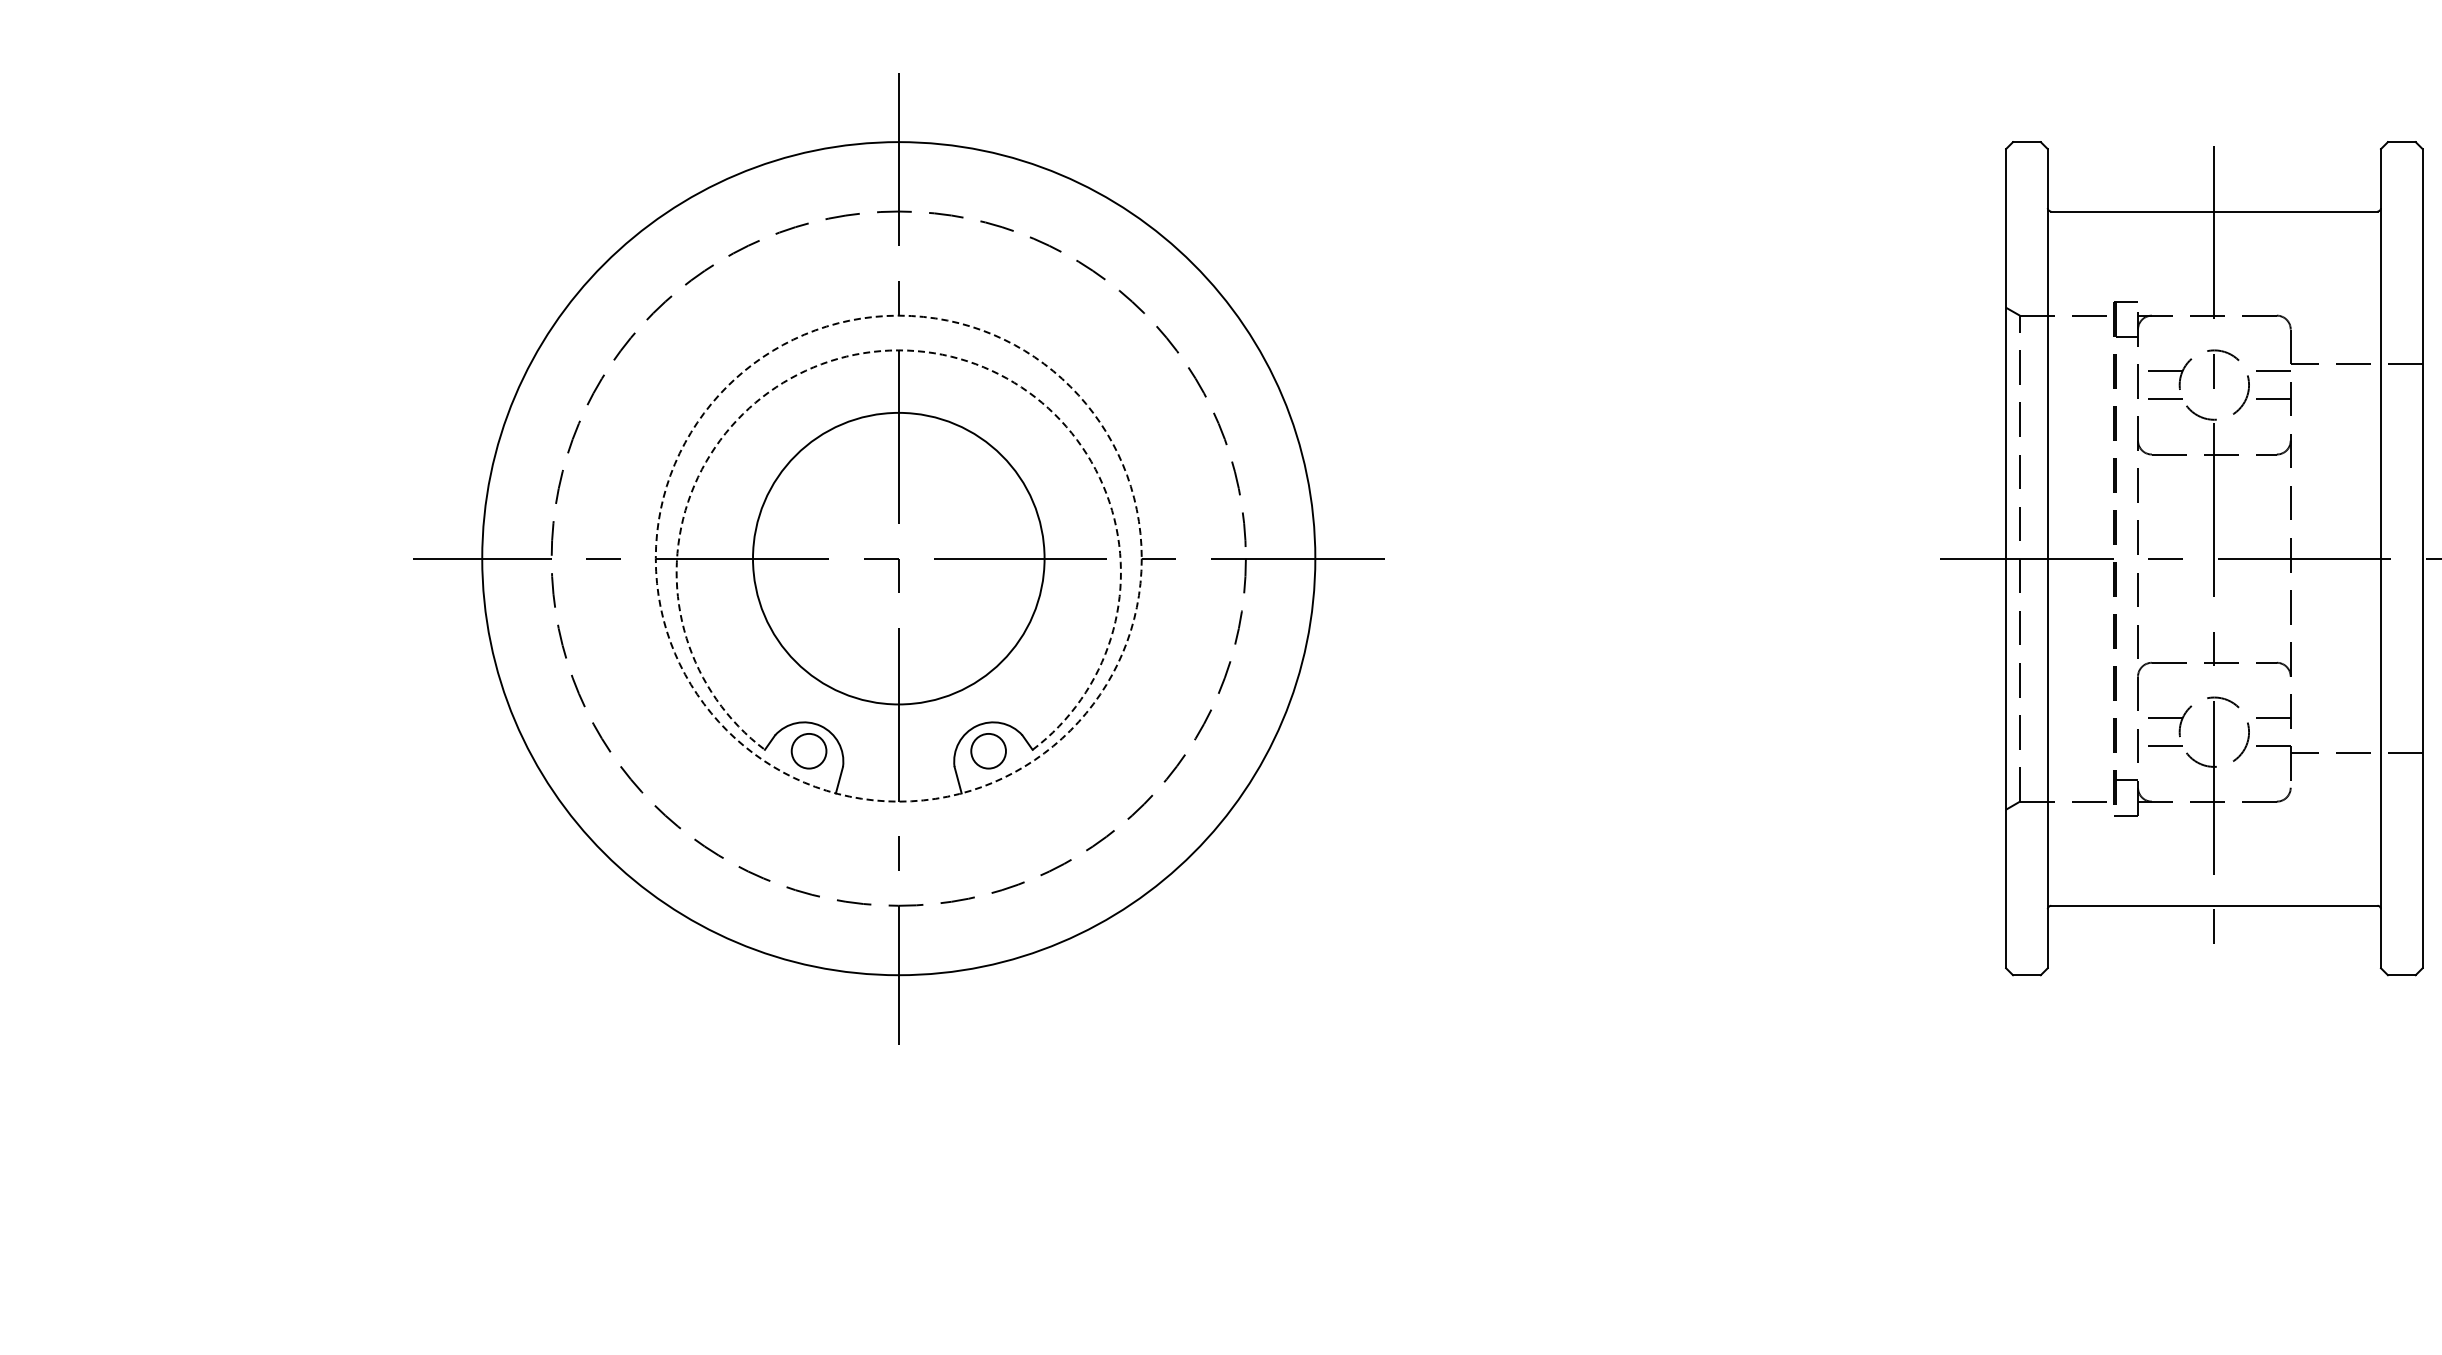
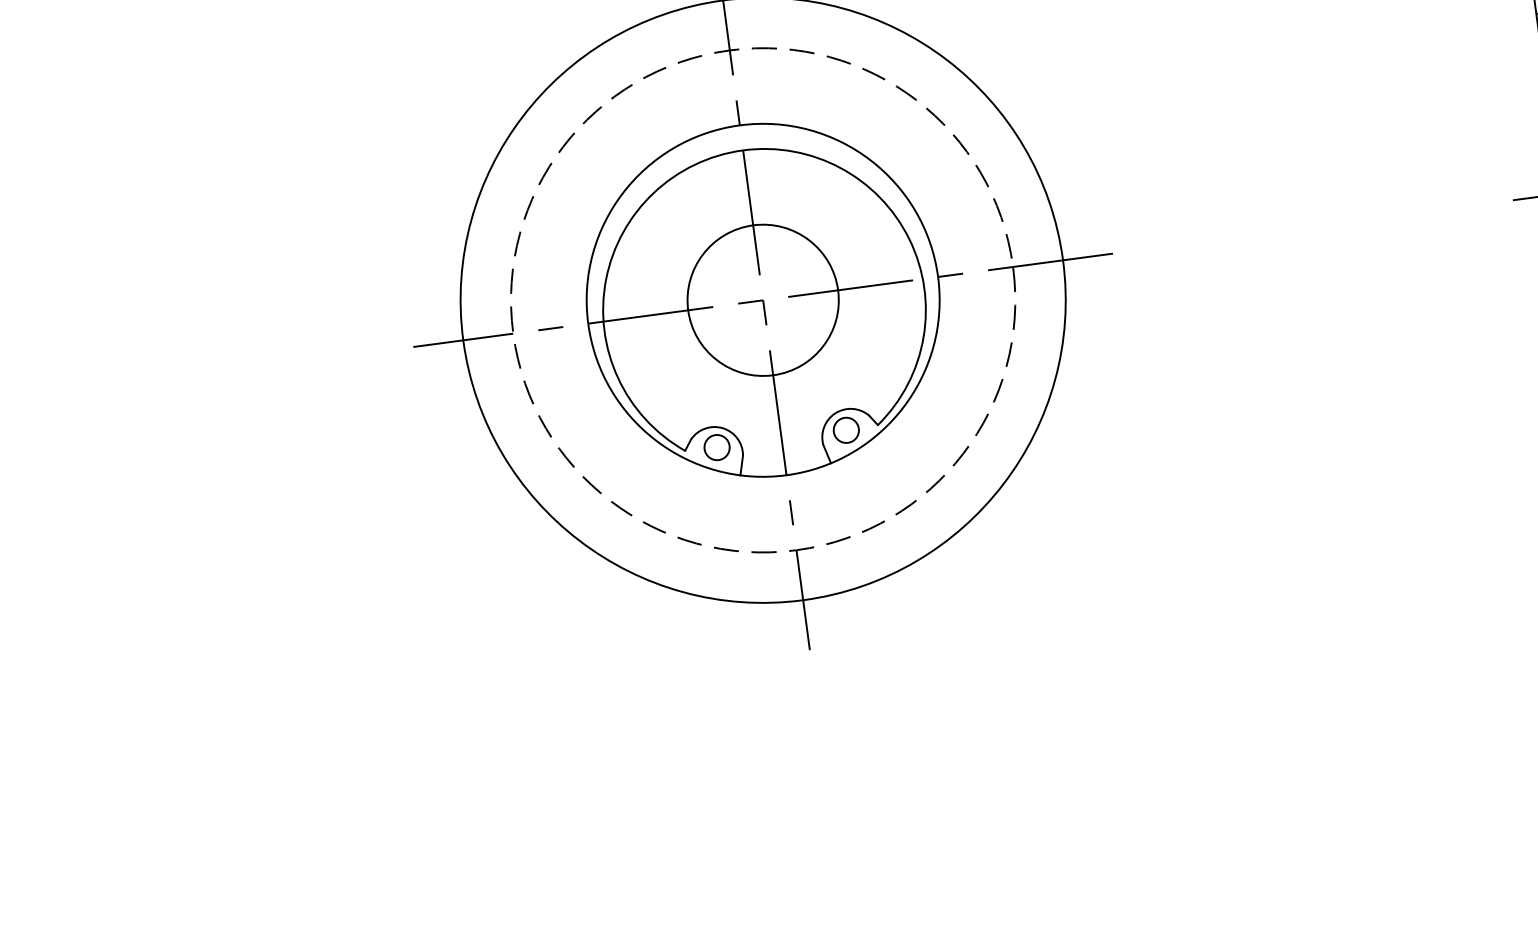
arc: (898, 350) -> (742, 150), dashed -> solid
circle: (898, 558) -> (762, 300), dashed -> solid
circle: (898, 558) -> (762, 300), size x0.71

